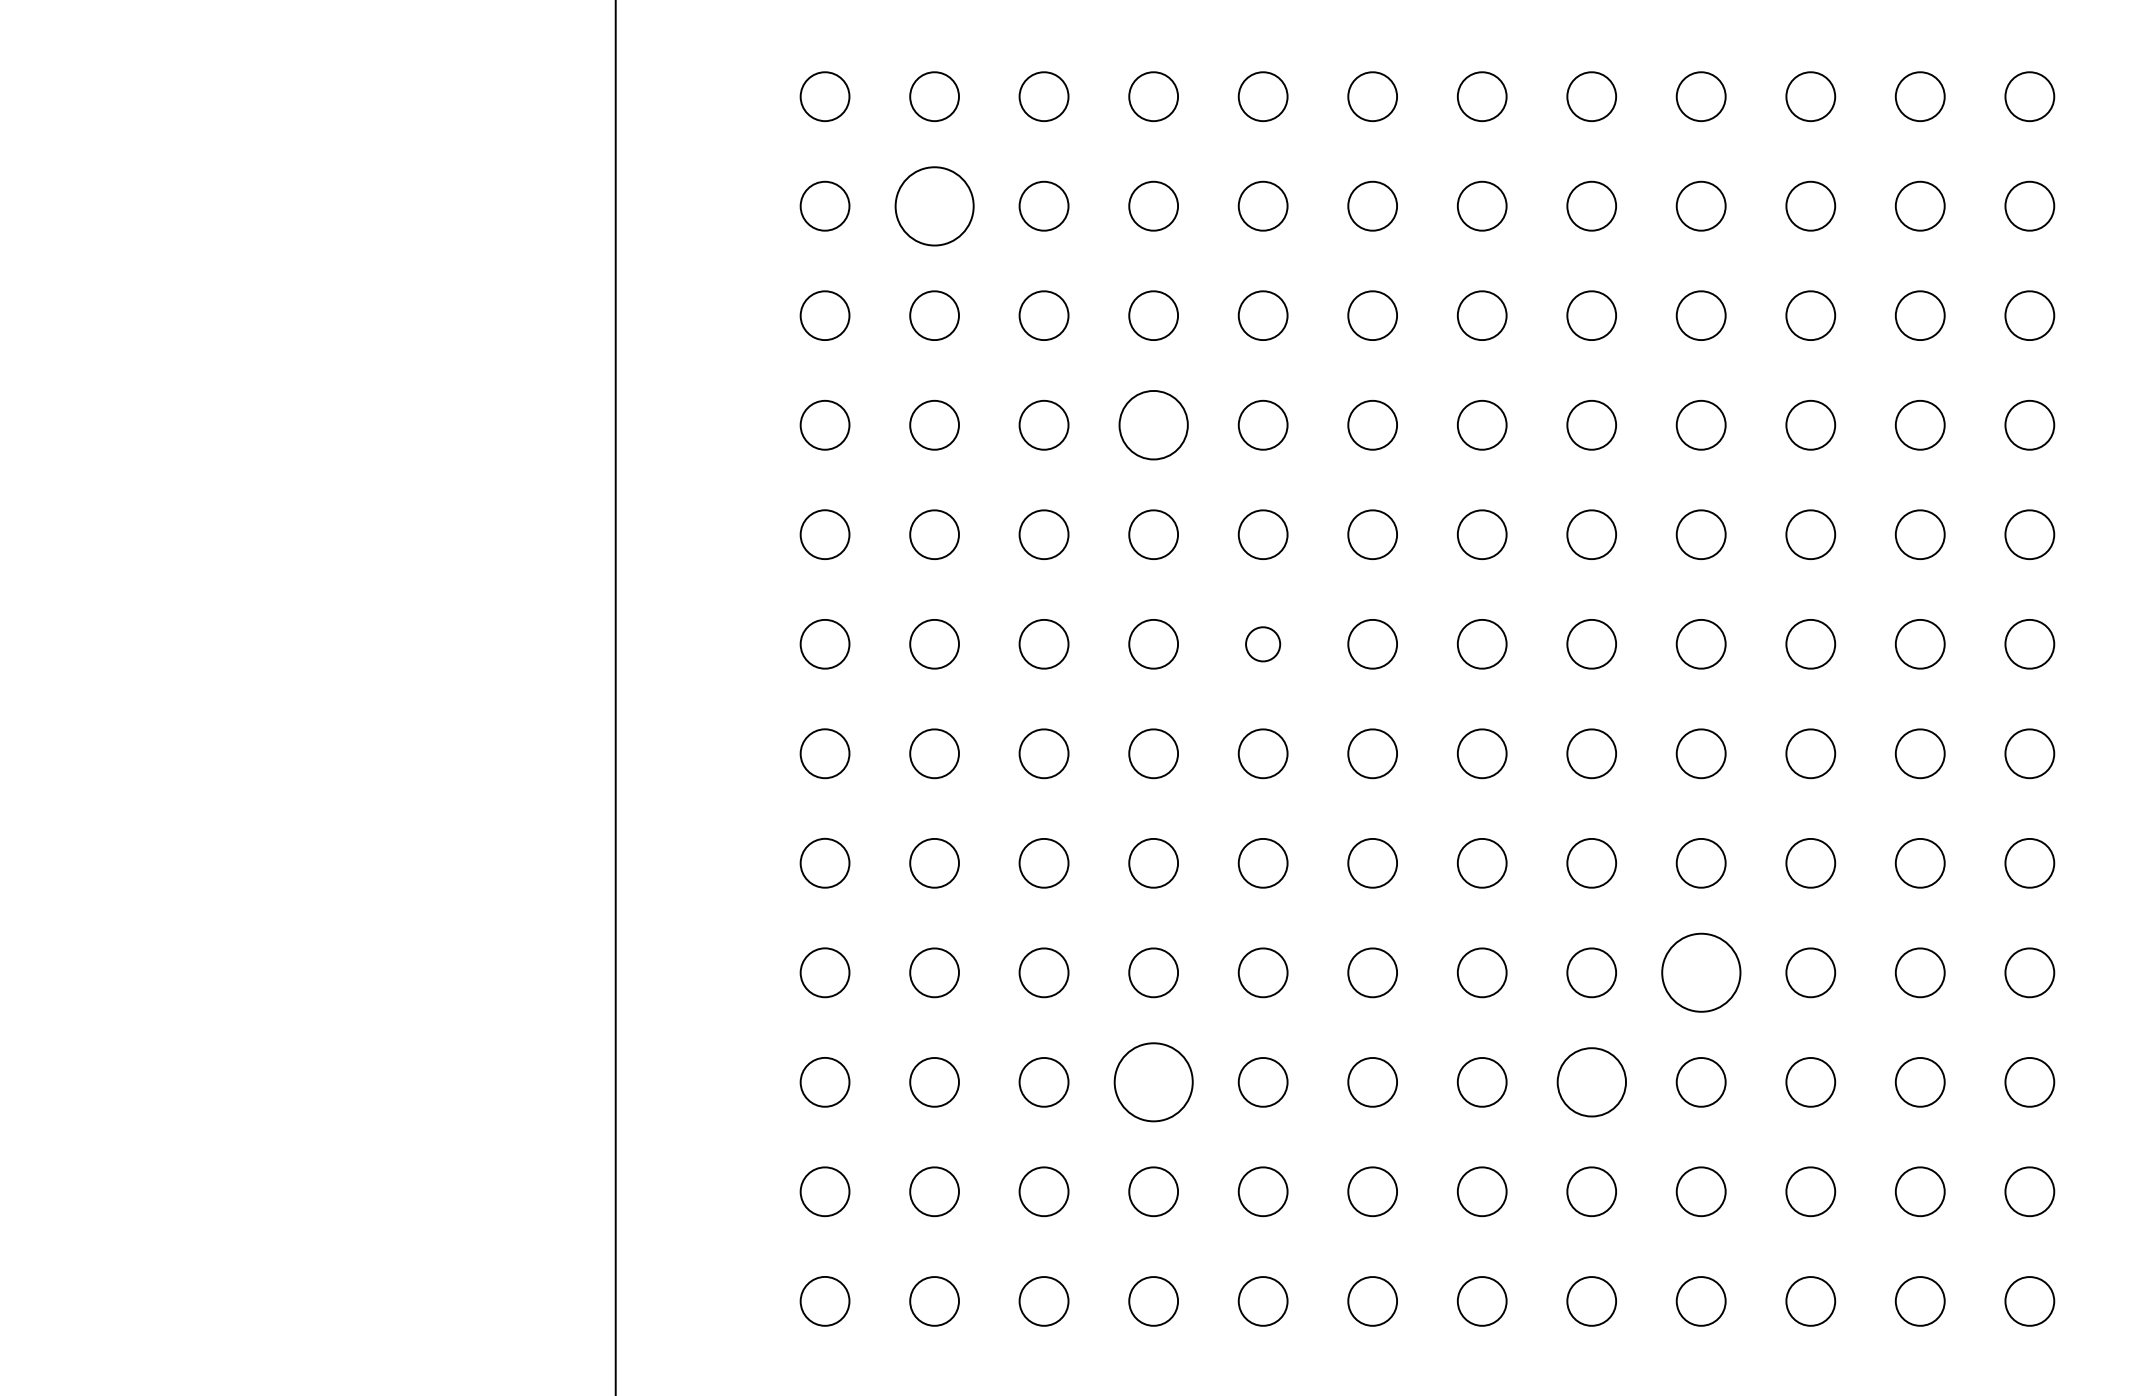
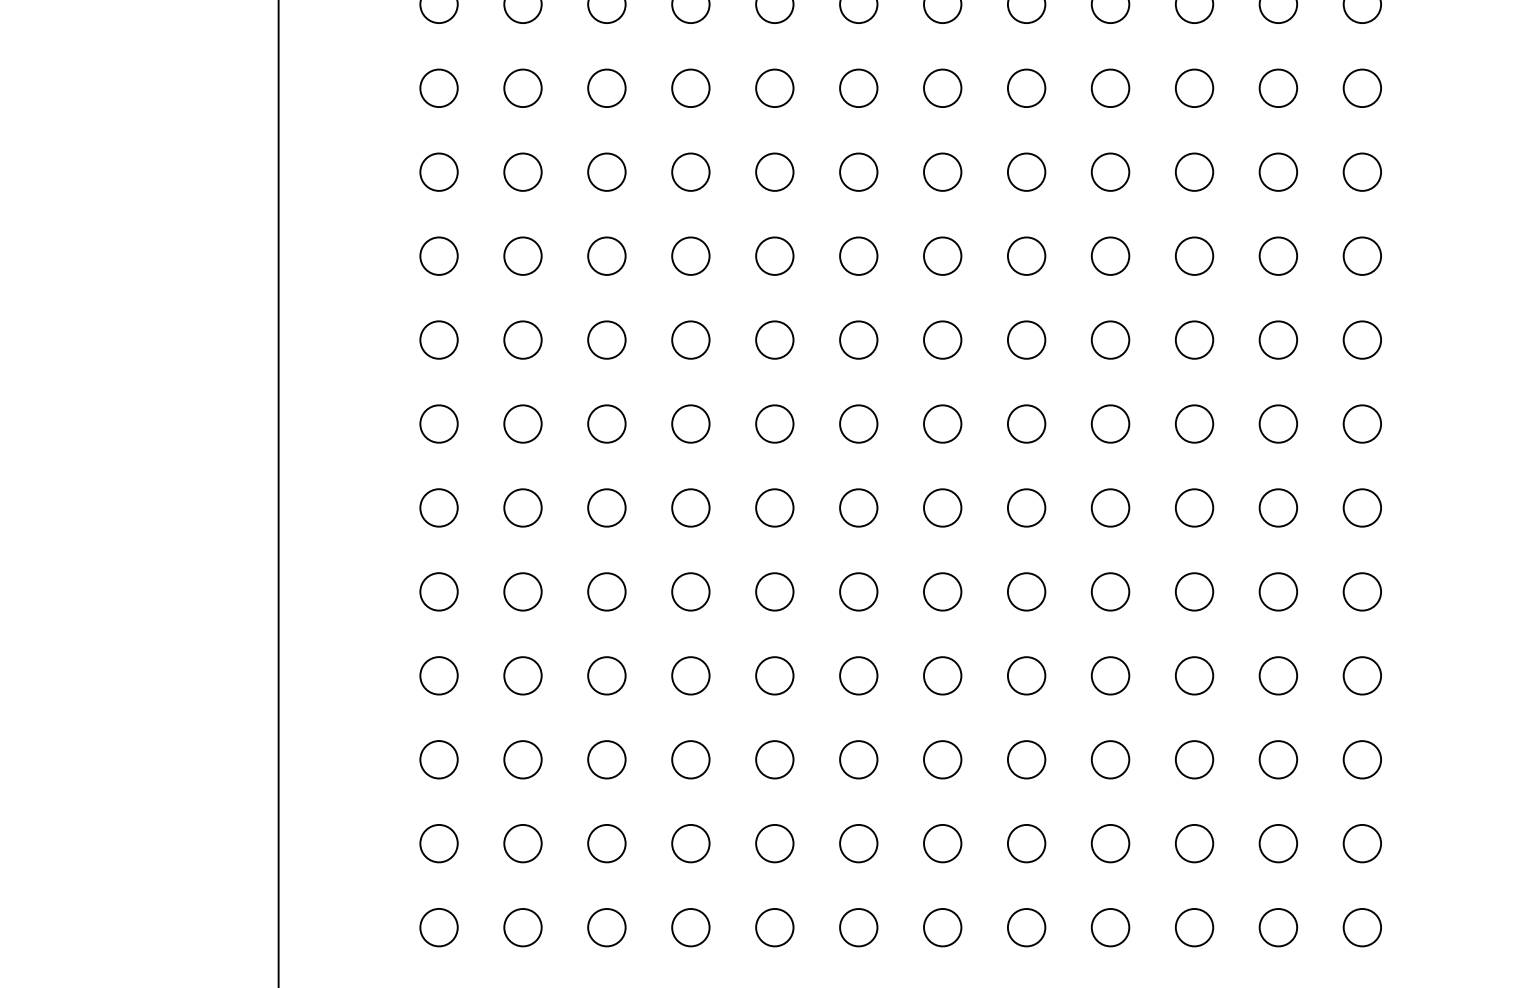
part: (934, 205) -> (522, 87), size x0.62
part: (1153, 425) -> (690, 256), size x0.71
part: (1262, 644) -> (774, 424), size x1.43
part: (1700, 972) -> (1109, 675), size x0.62
part: (1153, 1082) -> (690, 759), size x0.62
part: (1591, 1082) -> (1026, 759), size x0.71

